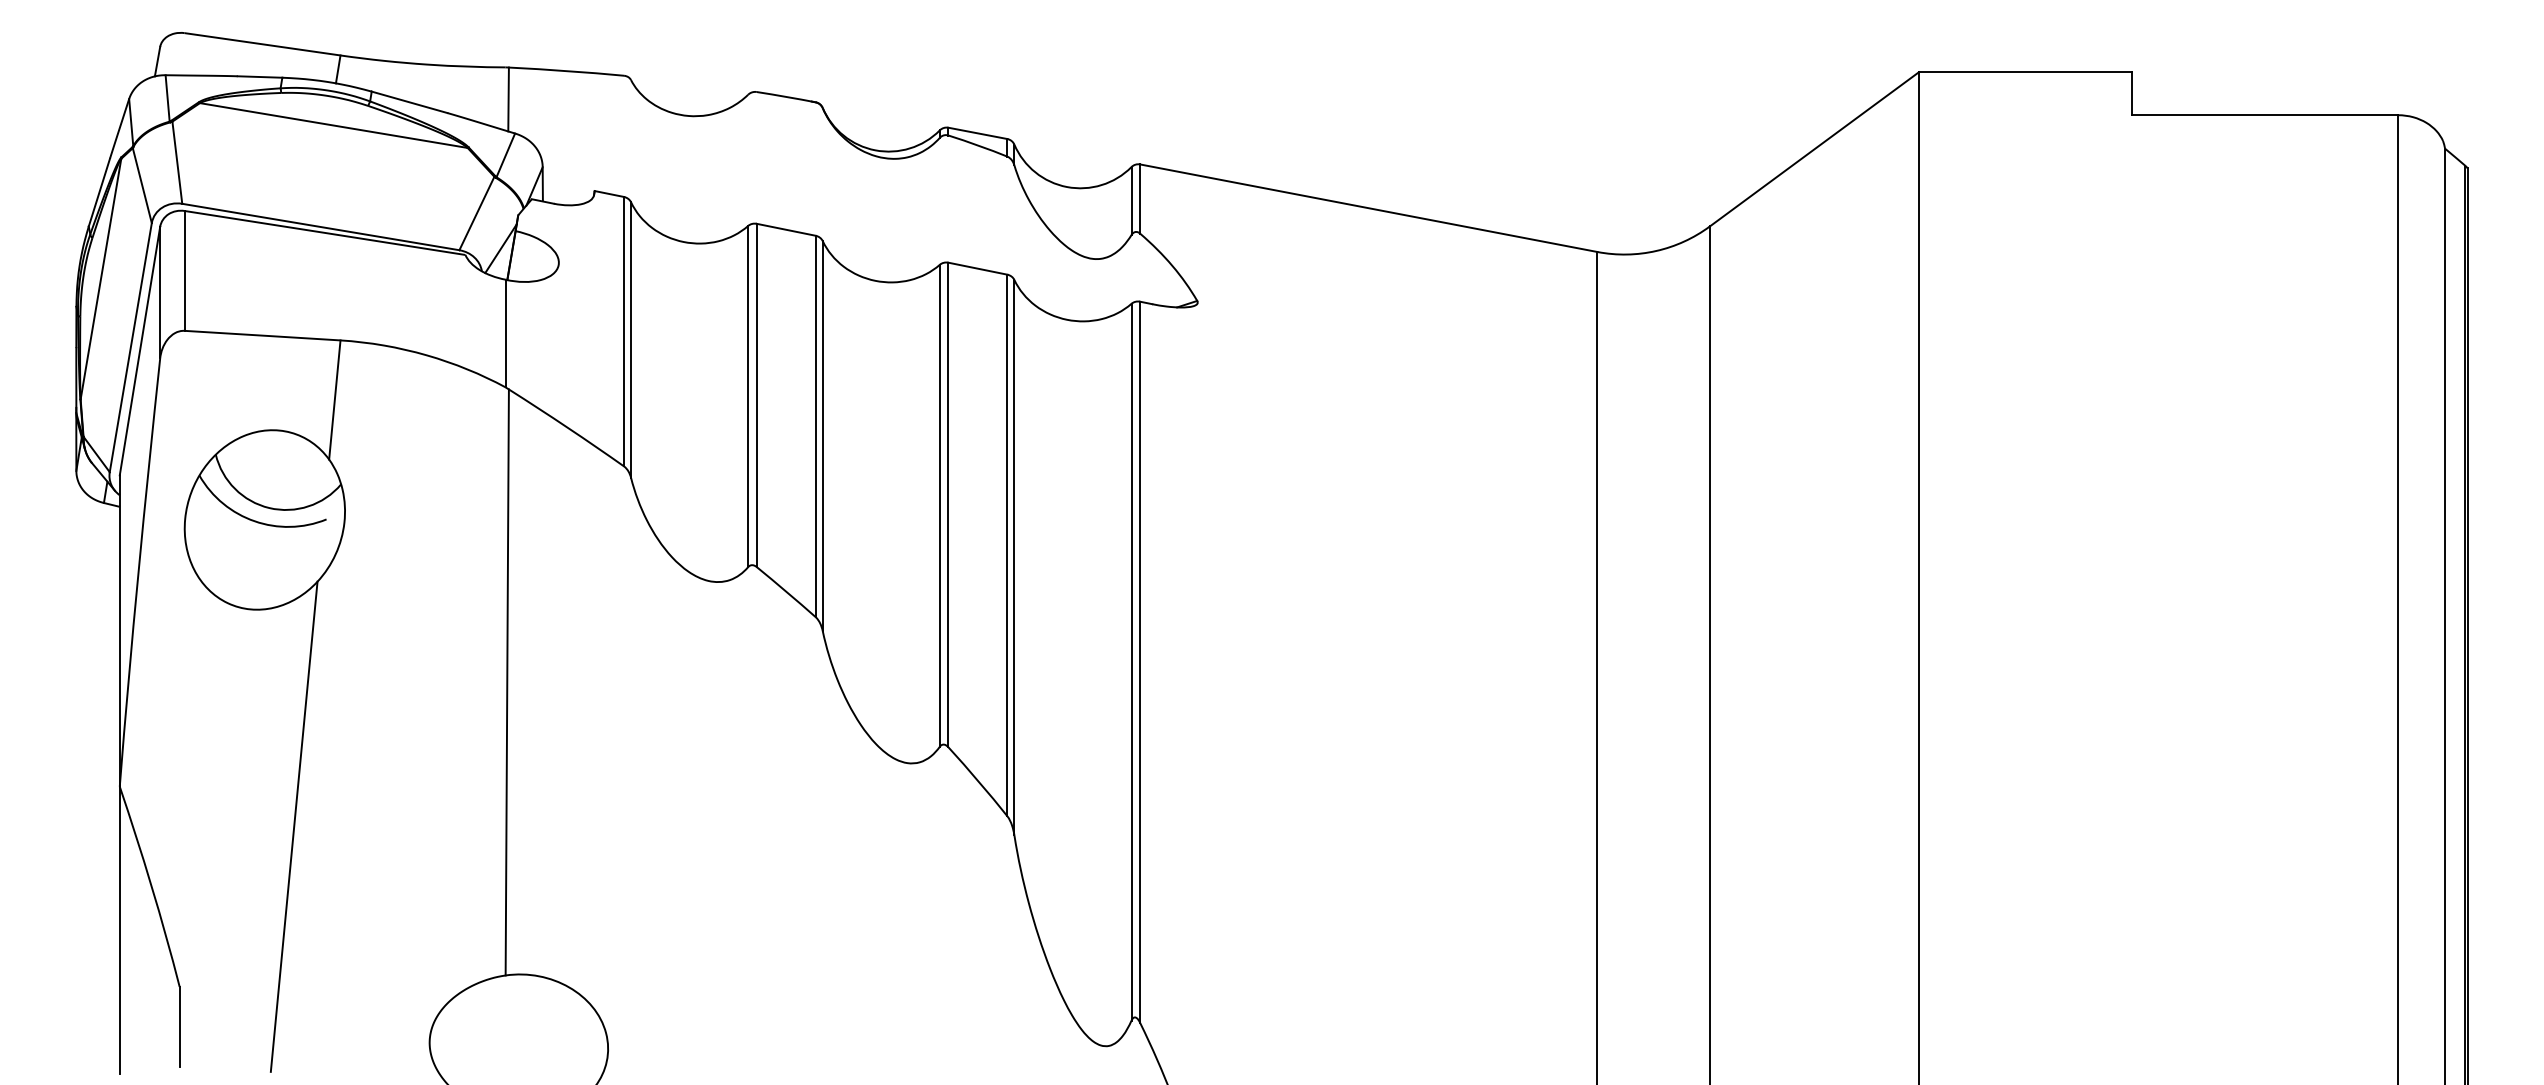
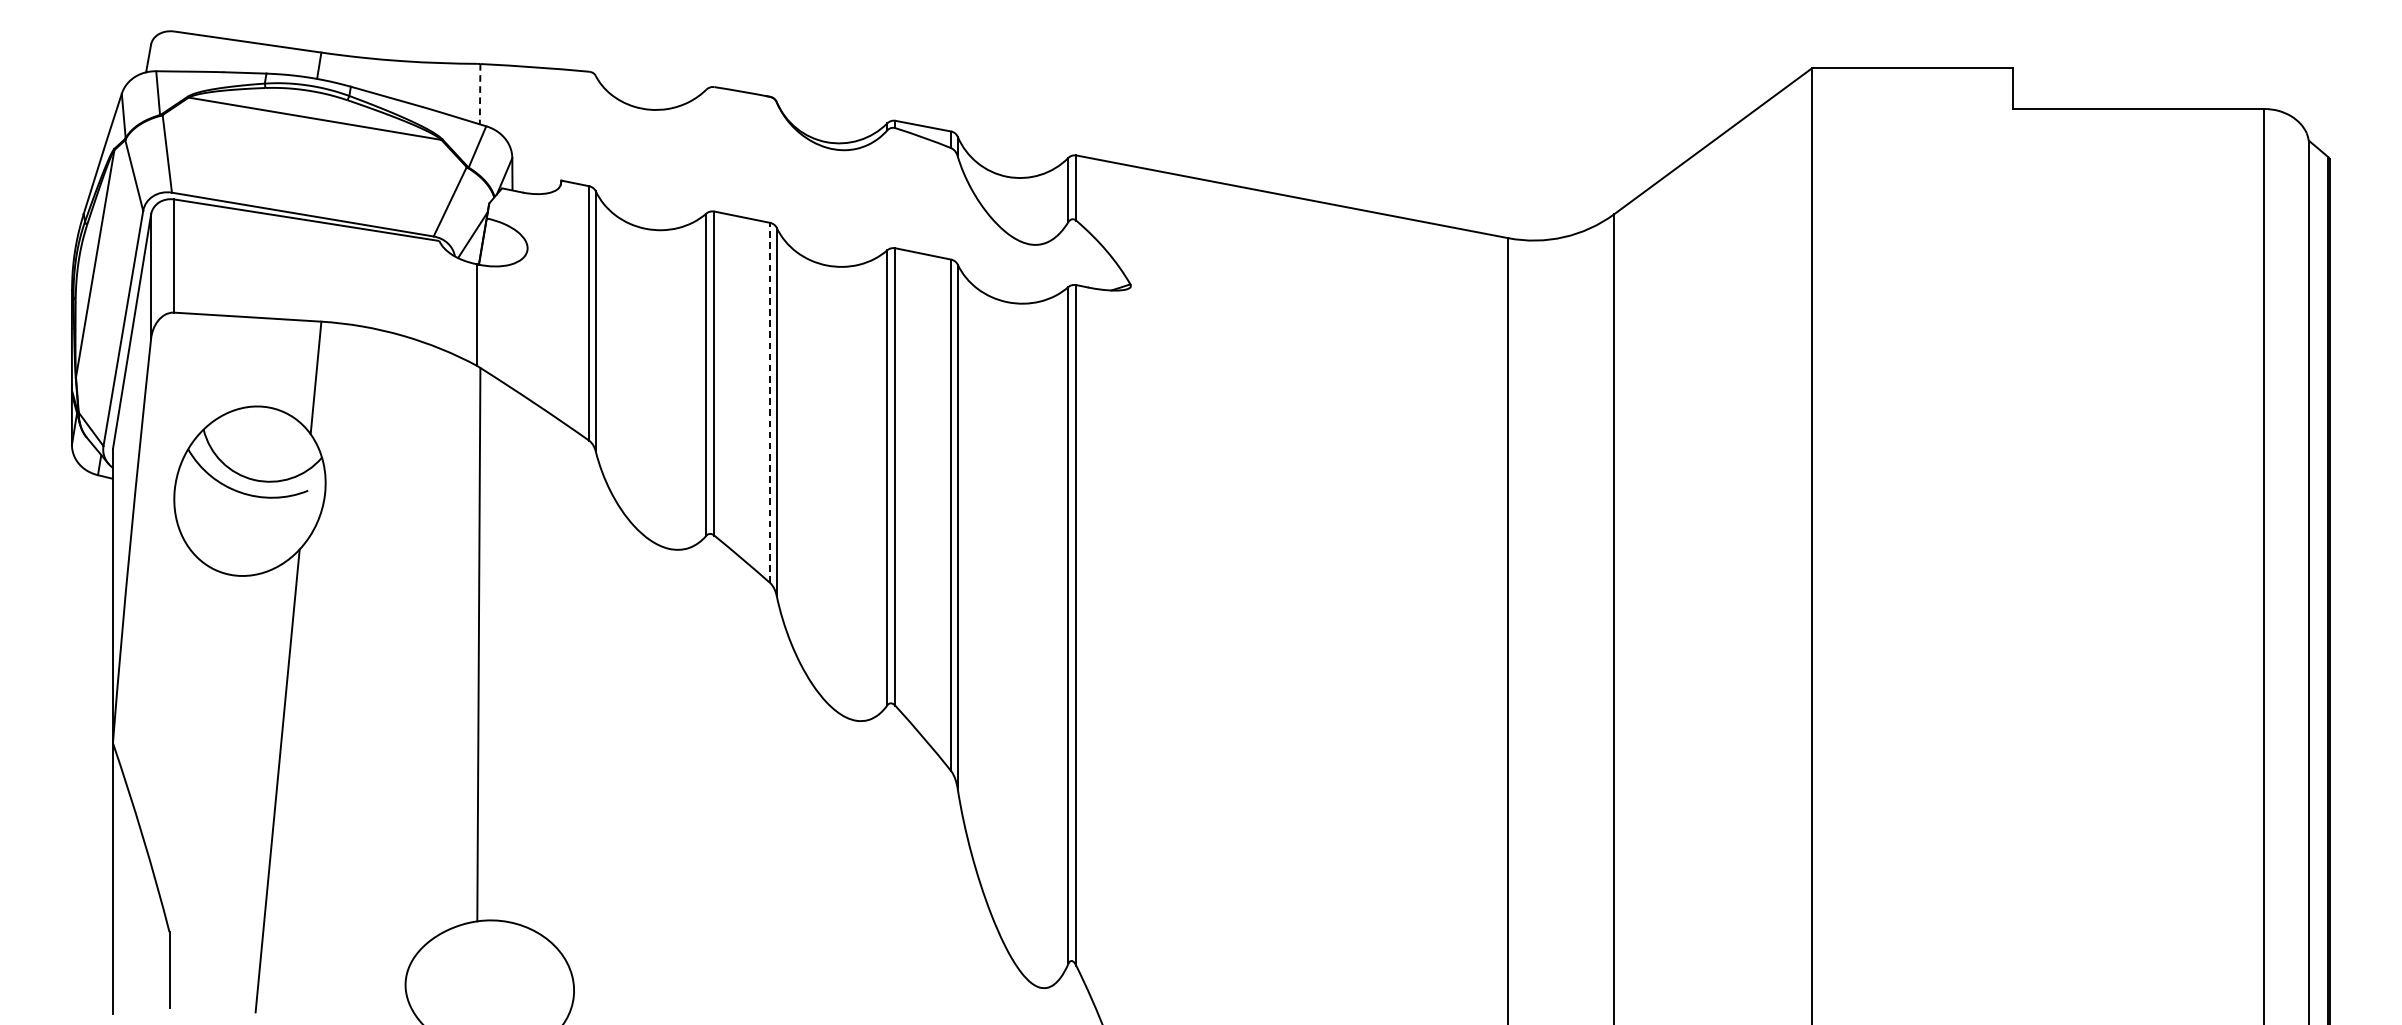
line: (508, 99) -> (480, 94), solid -> dashed
line: (815, 426) -> (769, 402), solid -> dashed

